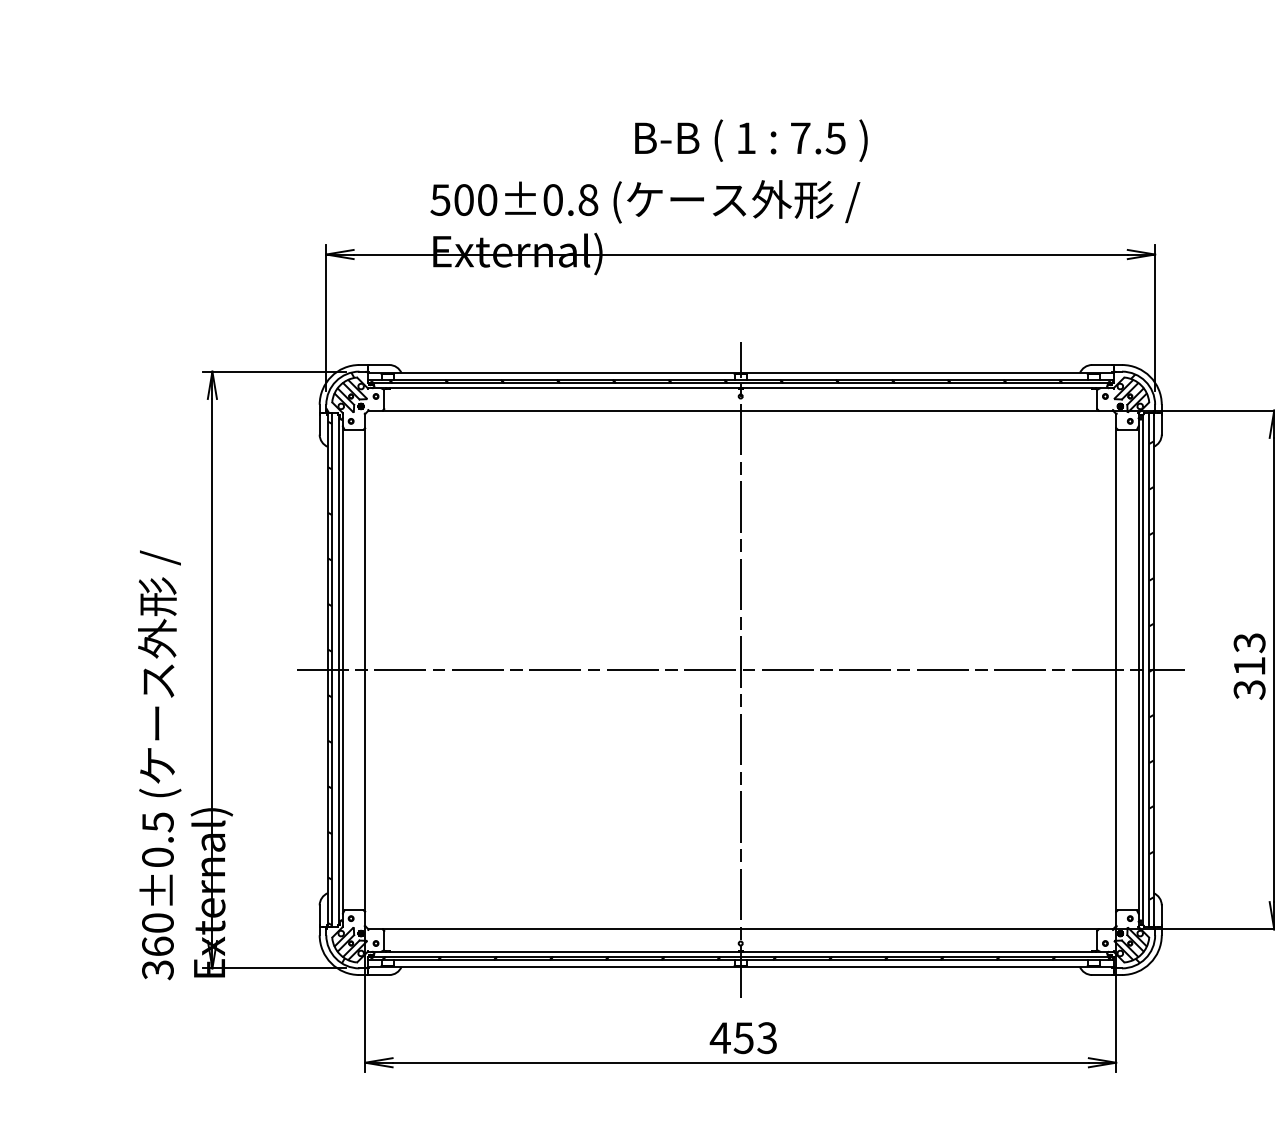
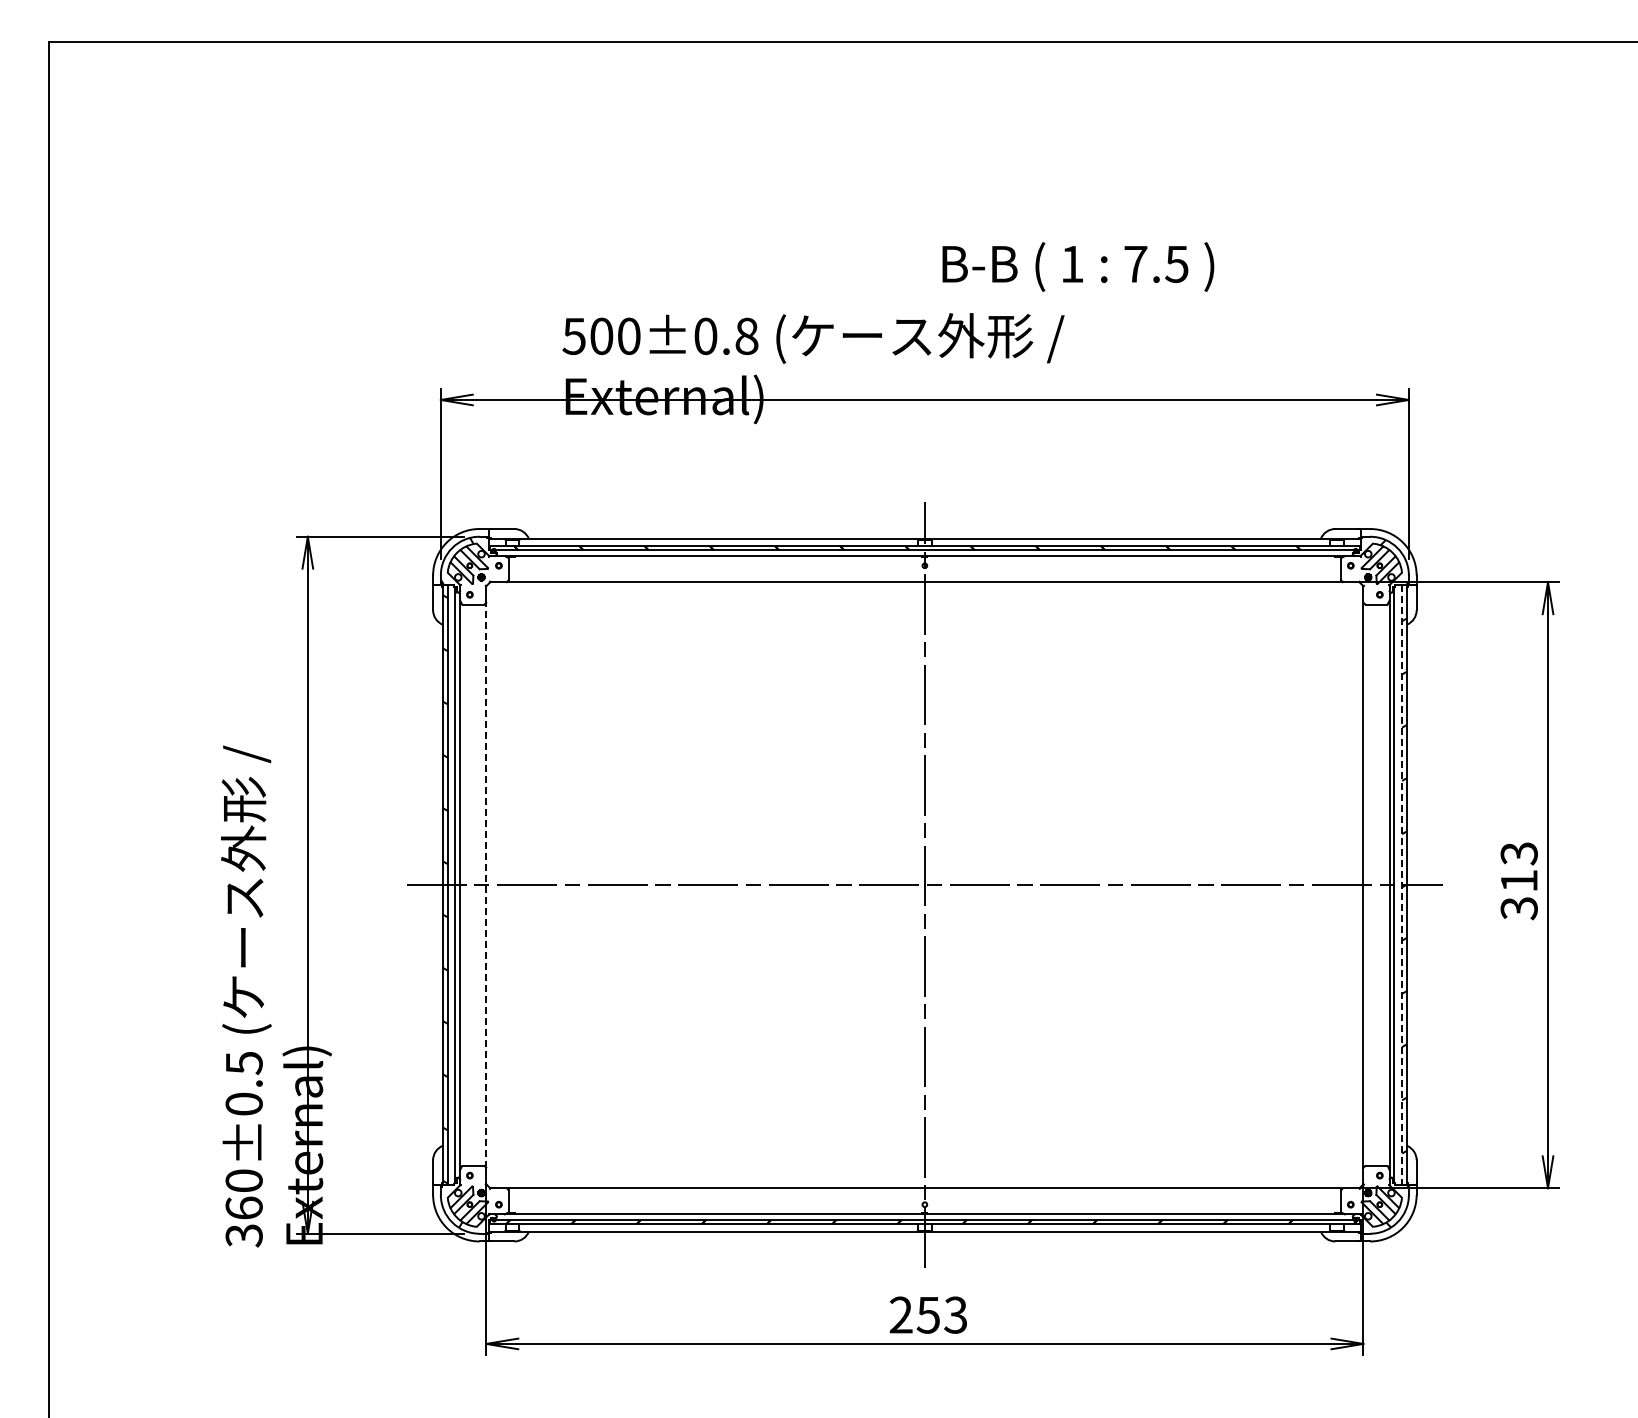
text: (751, 140) -> (1078, 266), moved
line: (365, 670) -> (486, 885), solid -> dashed
line: (1149, 670) -> (1402, 885), solid -> dashed
text: (719, 1037) -> (900, 1314), 453 -> 253

